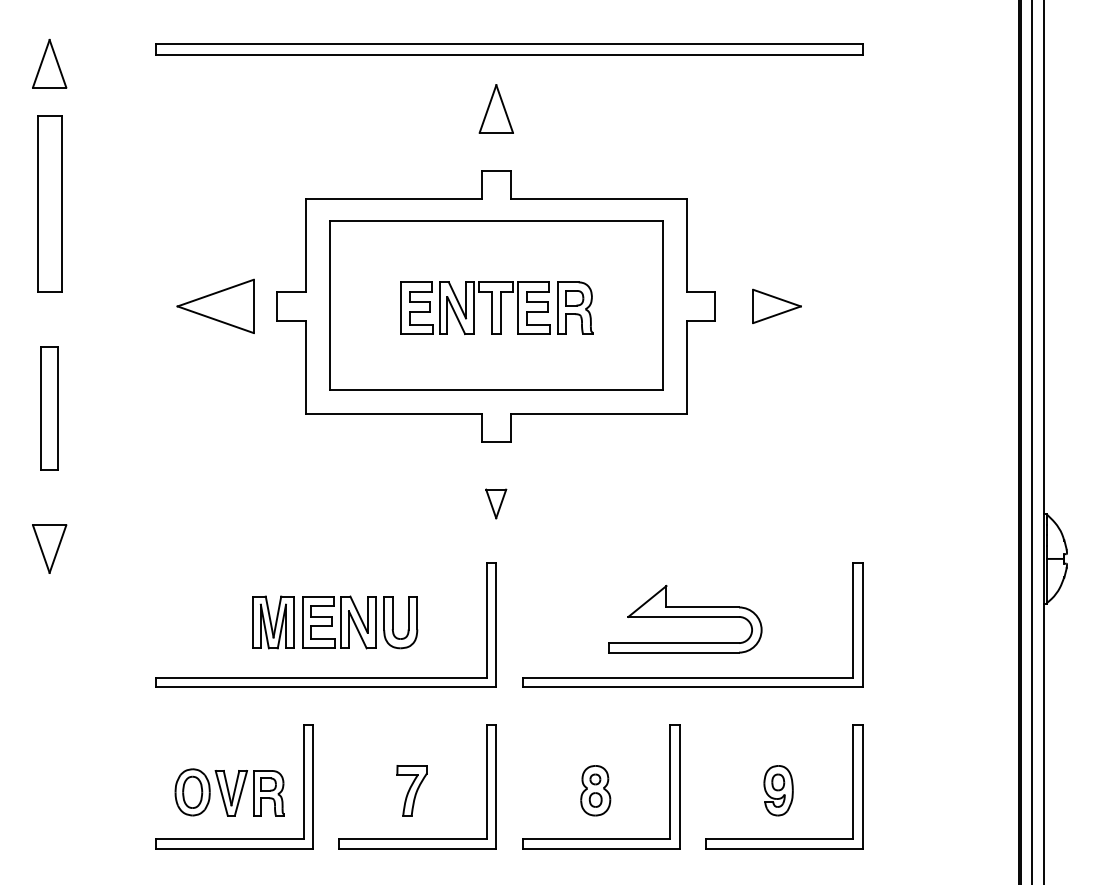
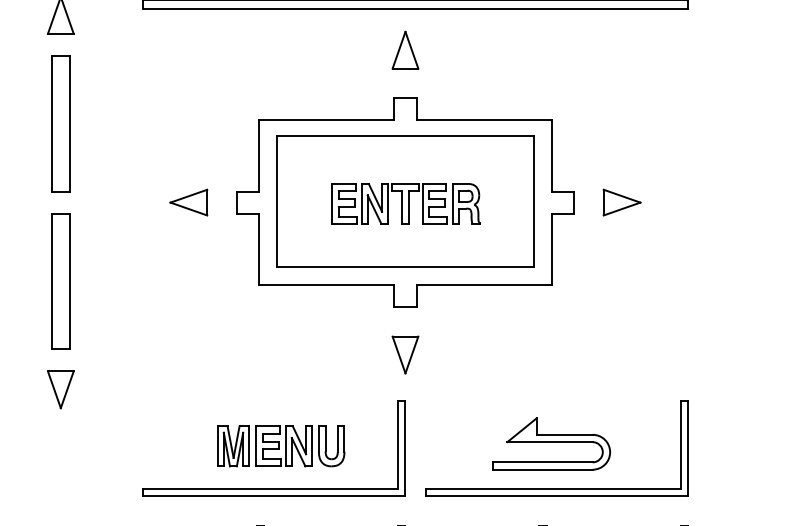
part: (215, 306) -> (188, 202), size x0.62
part: (49, 408) -> (60, 281), size x1.43
part: (495, 503) -> (404, 354), size x1.67

